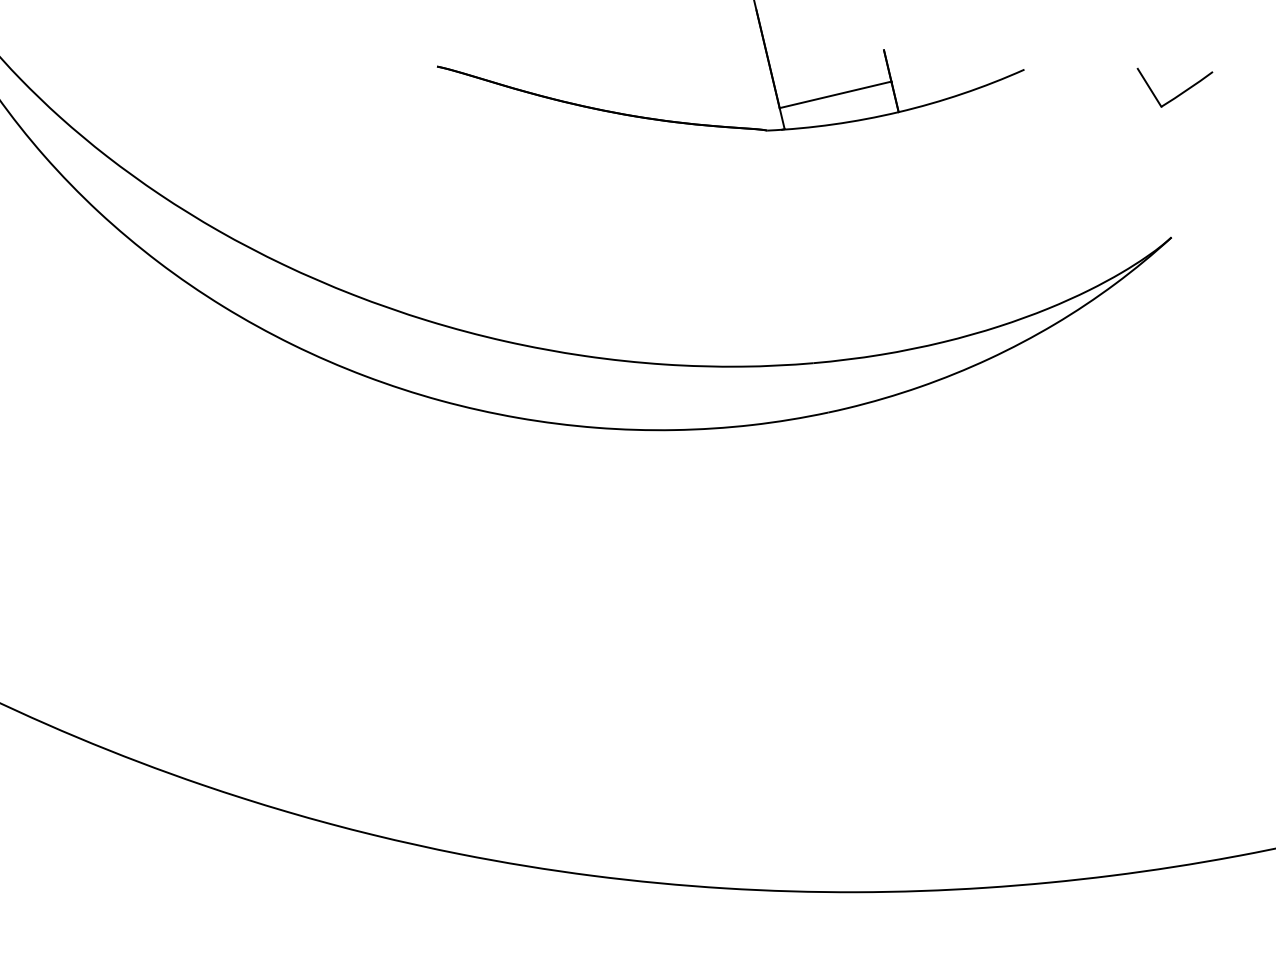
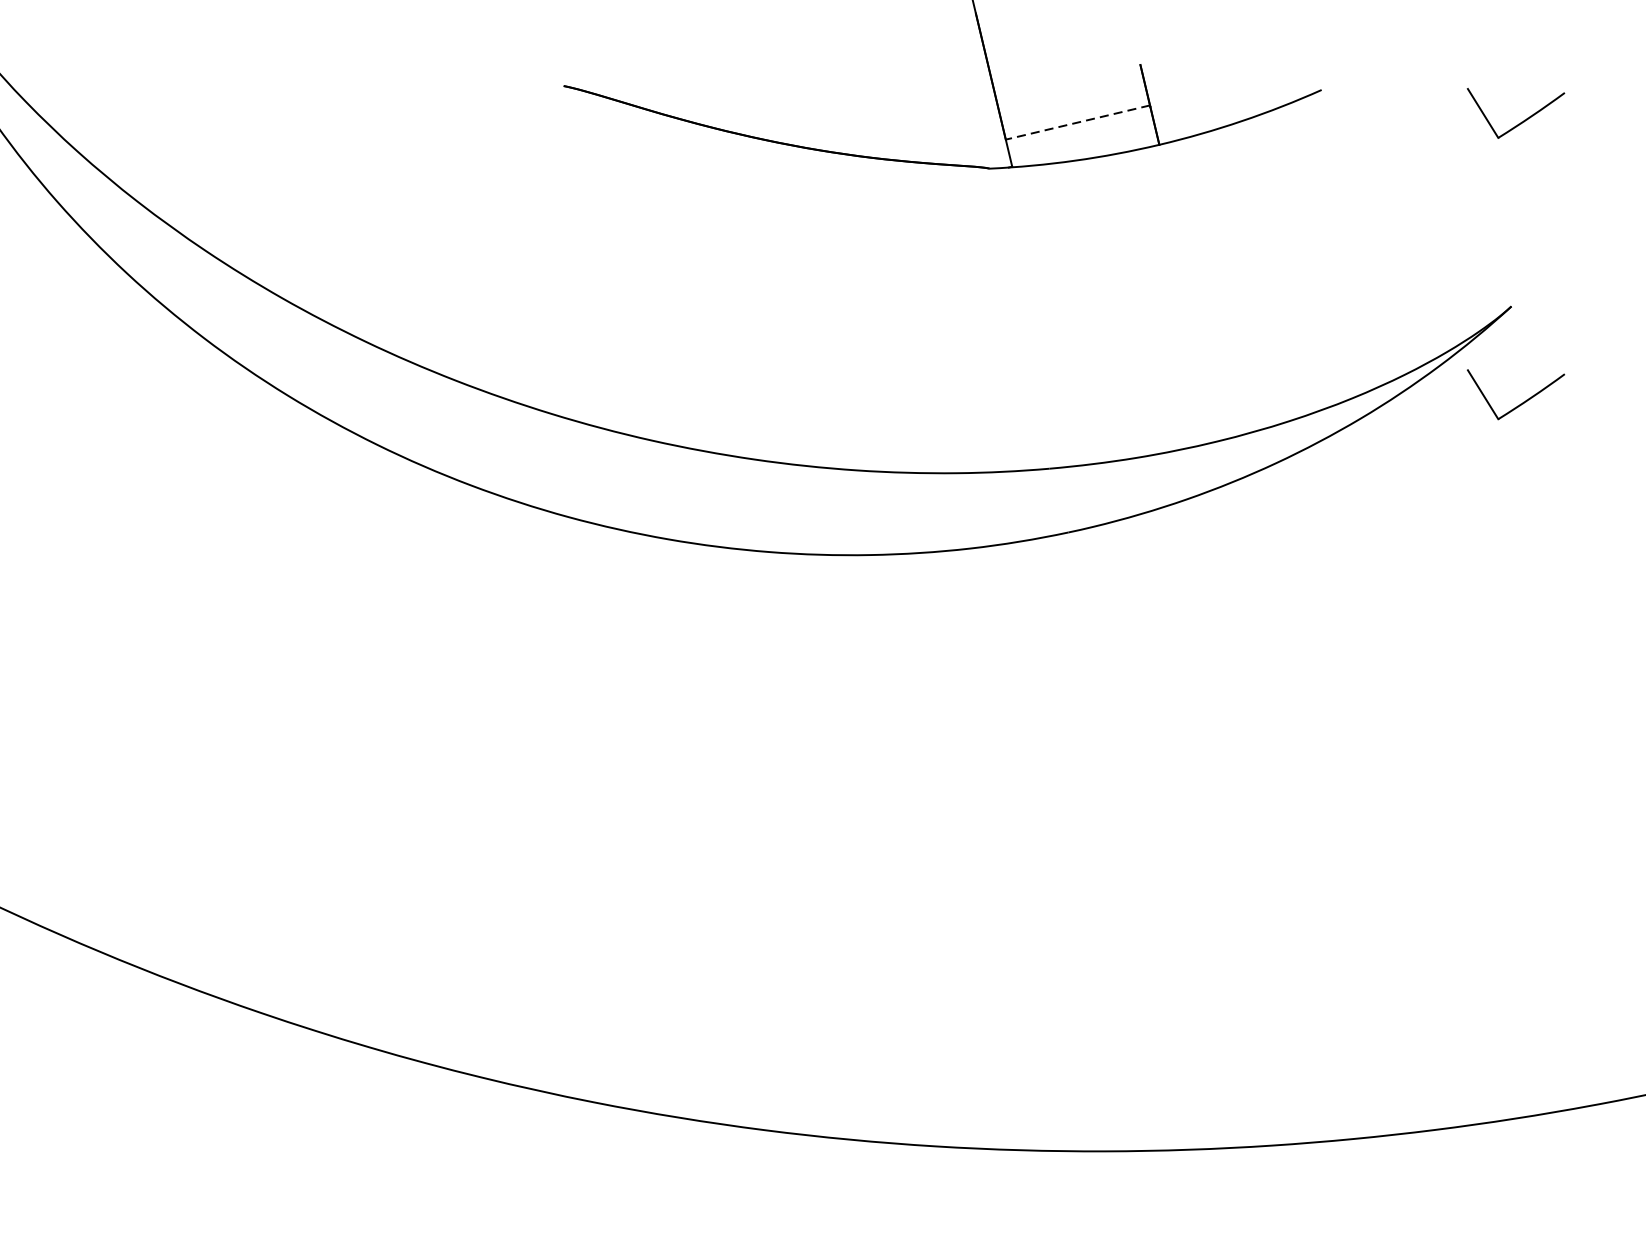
line: (835, 94) -> (1077, 122), solid -> dashed
part: (1178, 312) -> (1520, 403), added

